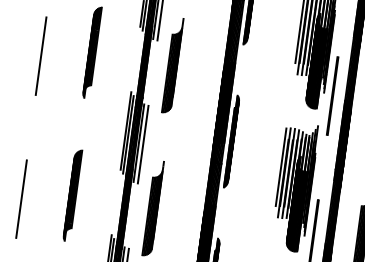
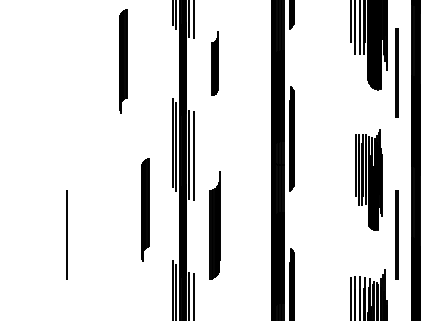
line: (40, 55) -> (66, 72), removed
part: (172, 65) -> (214, 63), size x0.6
part: (294, 186) -> (368, 179), size x0.7
part: (72, 195) -> (145, 209), moved

